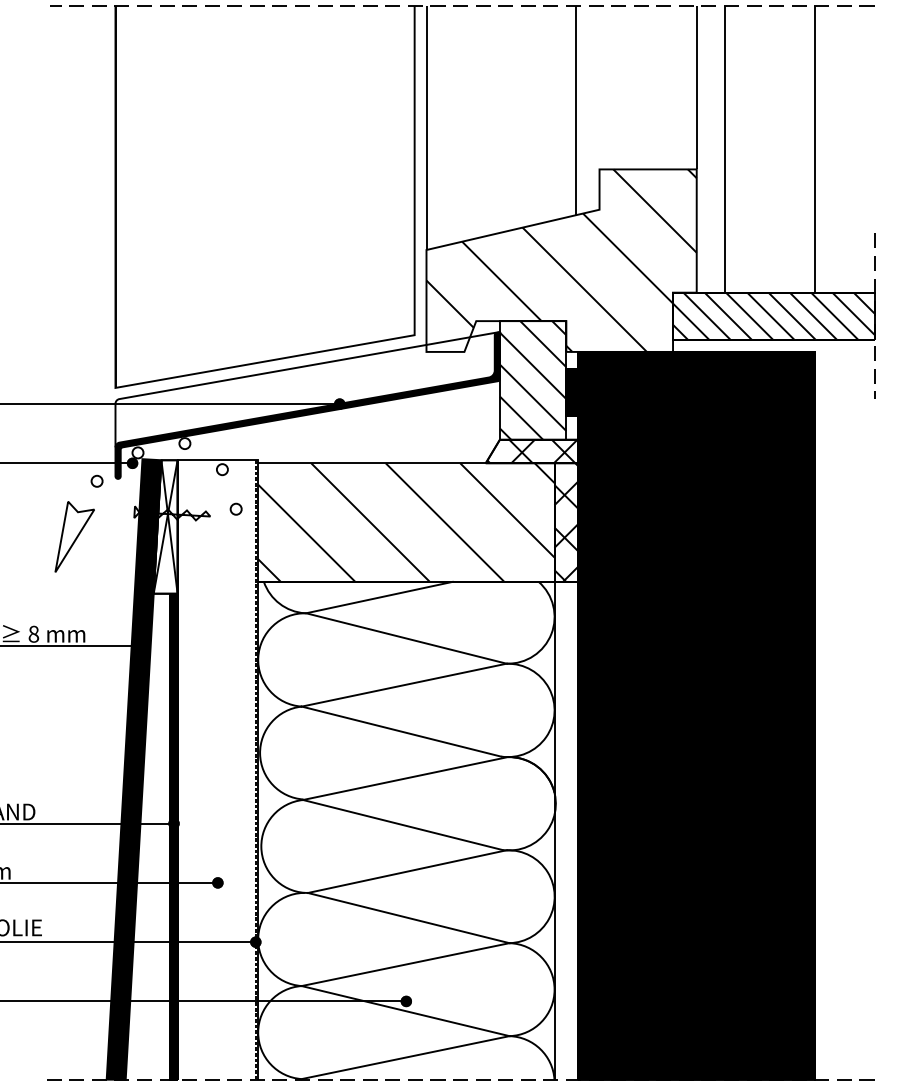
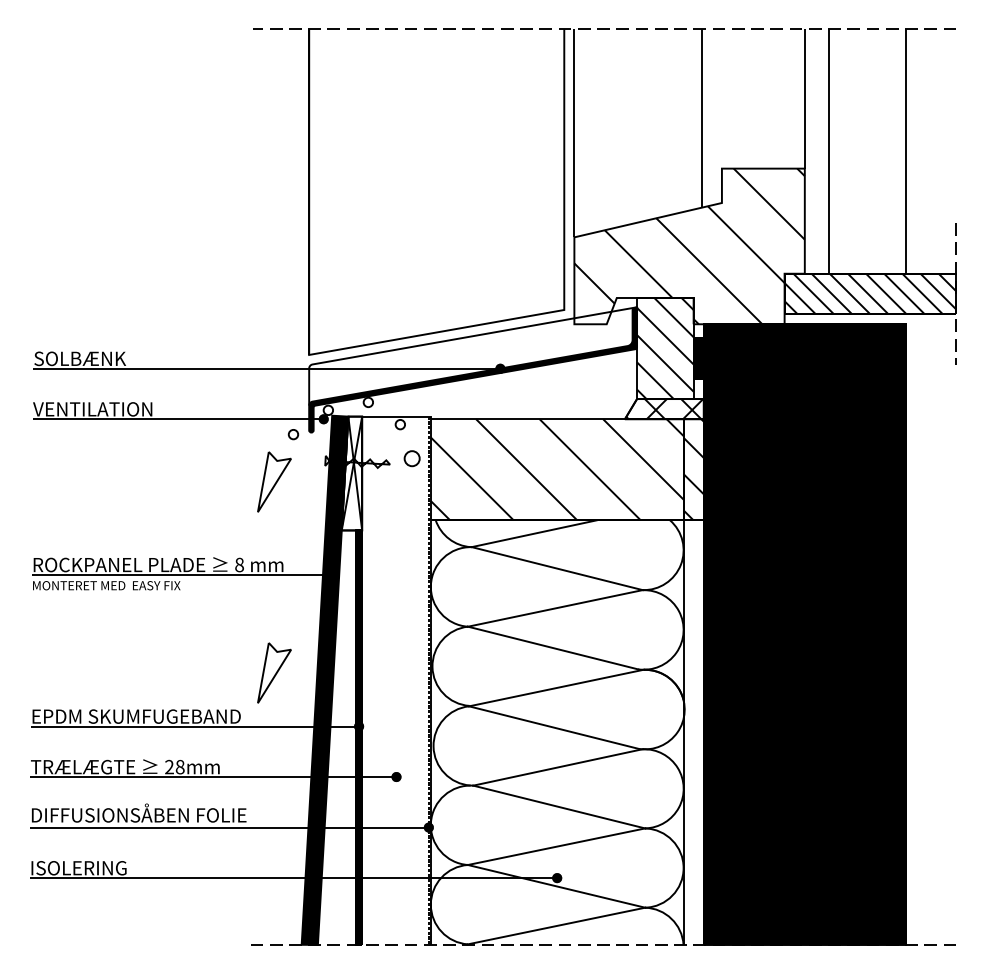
circle: (235, 508) -> (411, 457), size x1.6
hatch: (566, 531) -> (693, 477), removed
part: (74, 760) -> (274, 672), added

